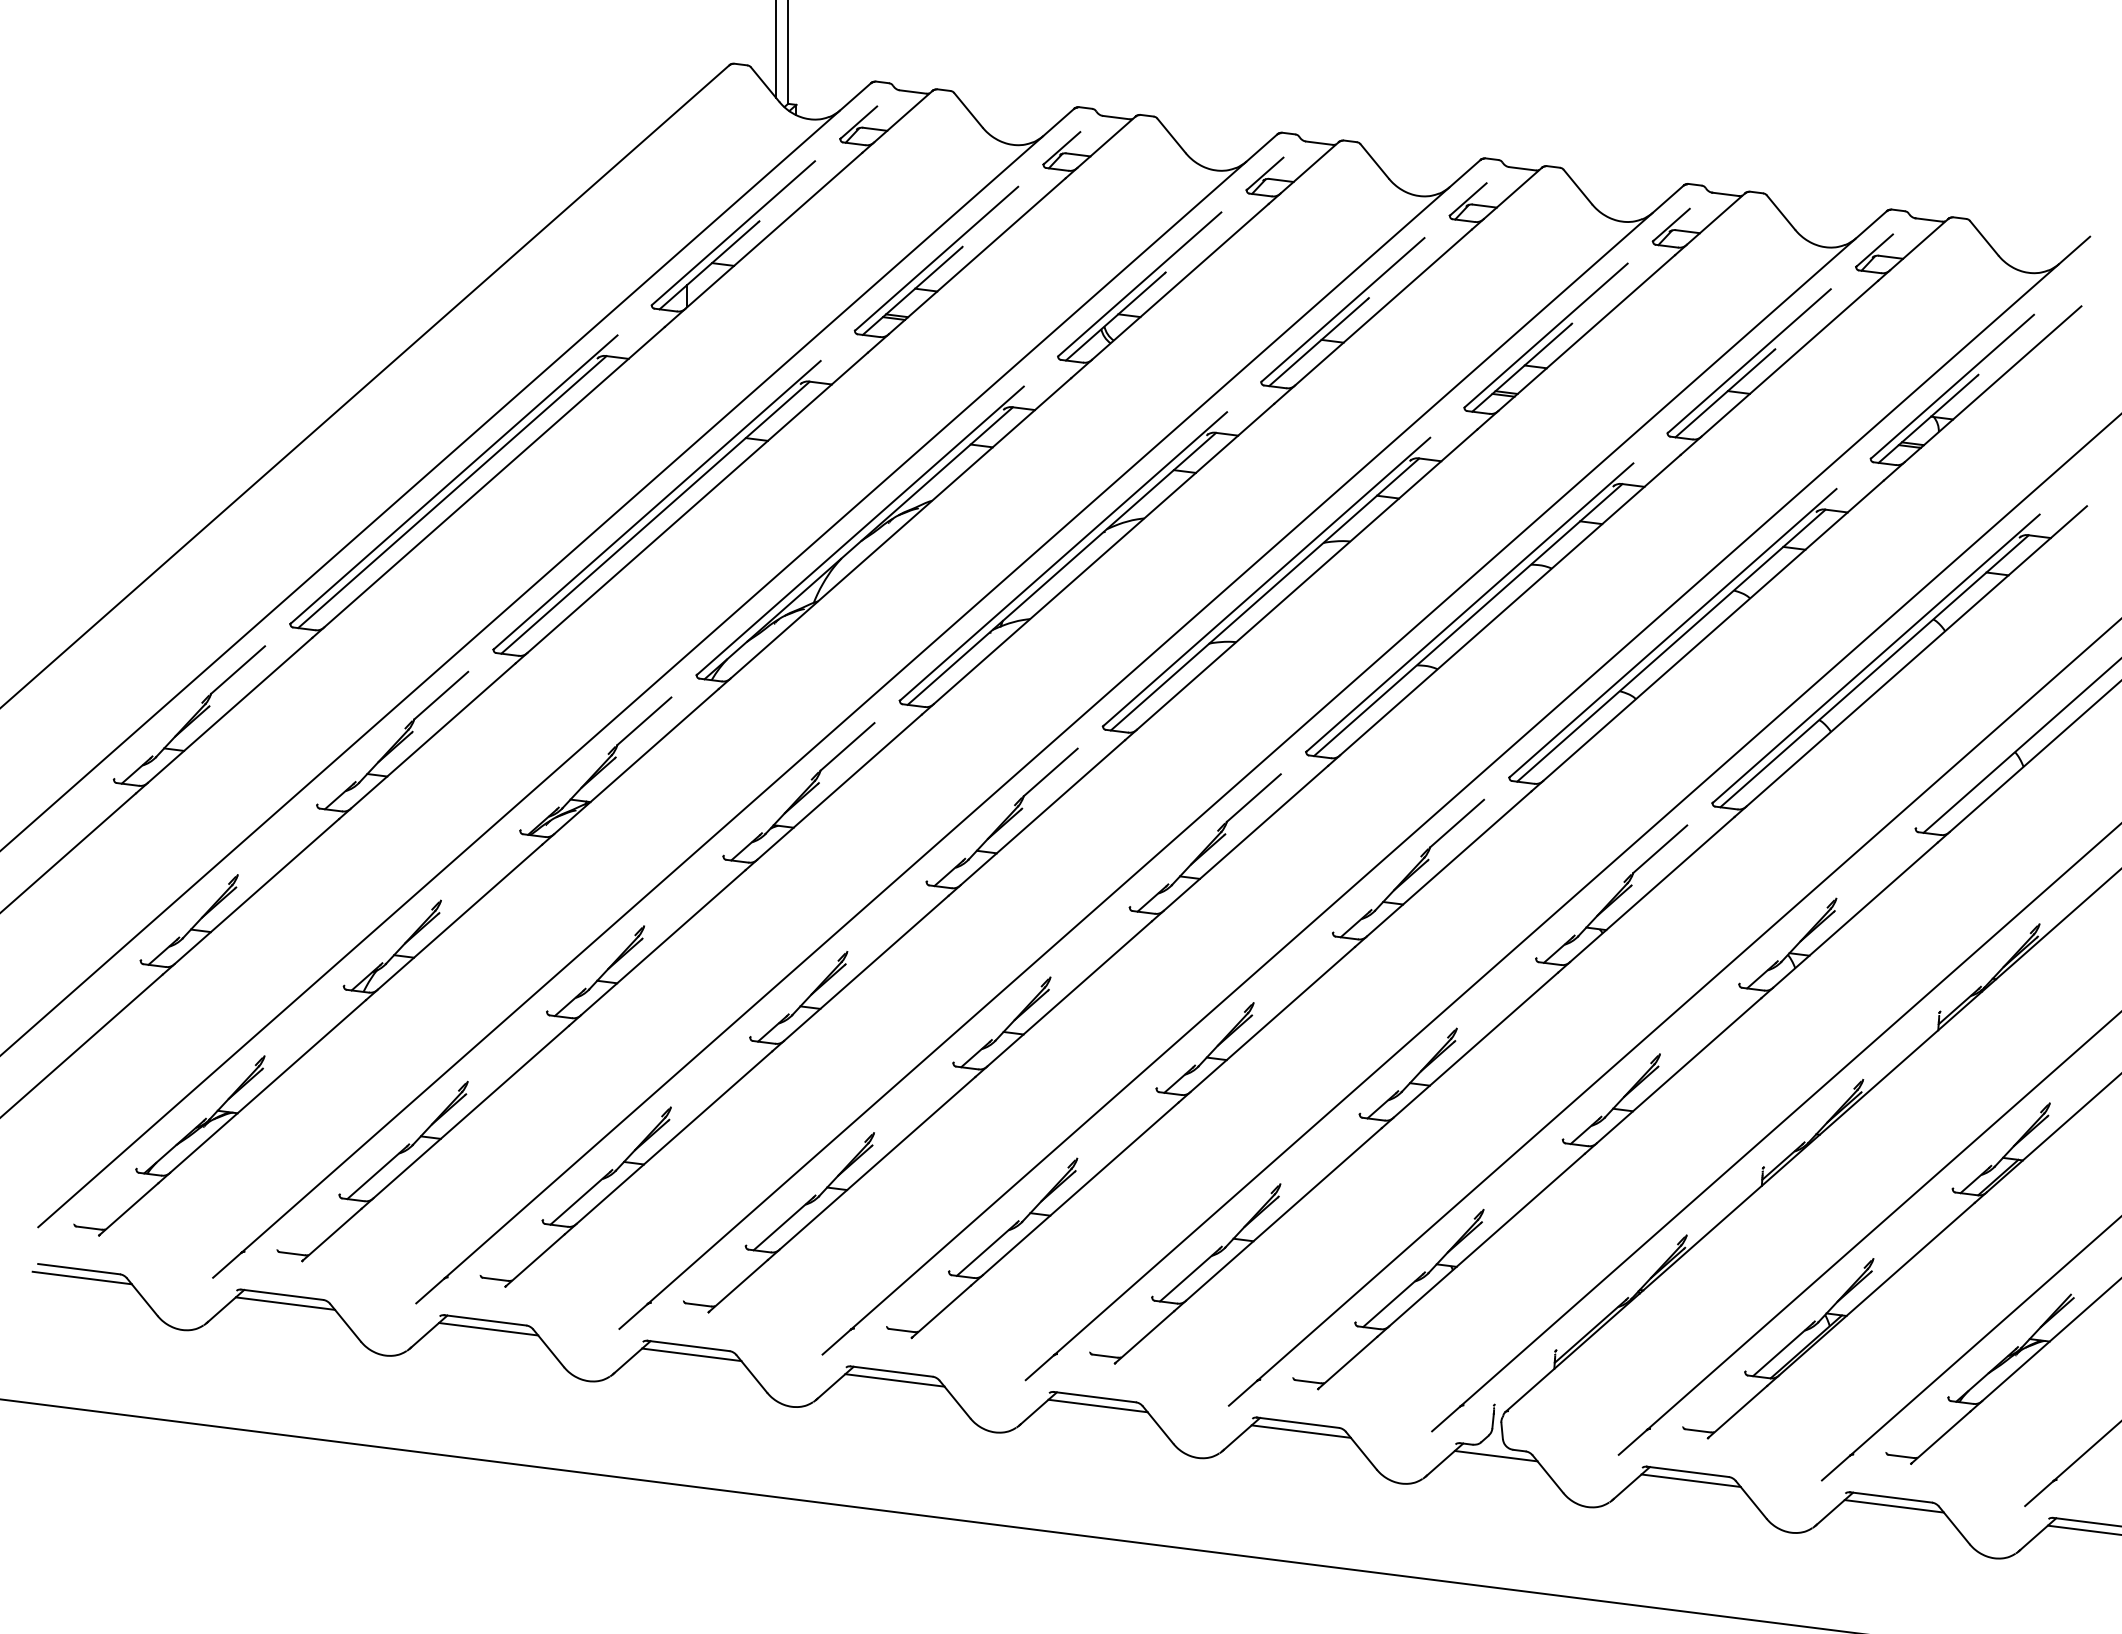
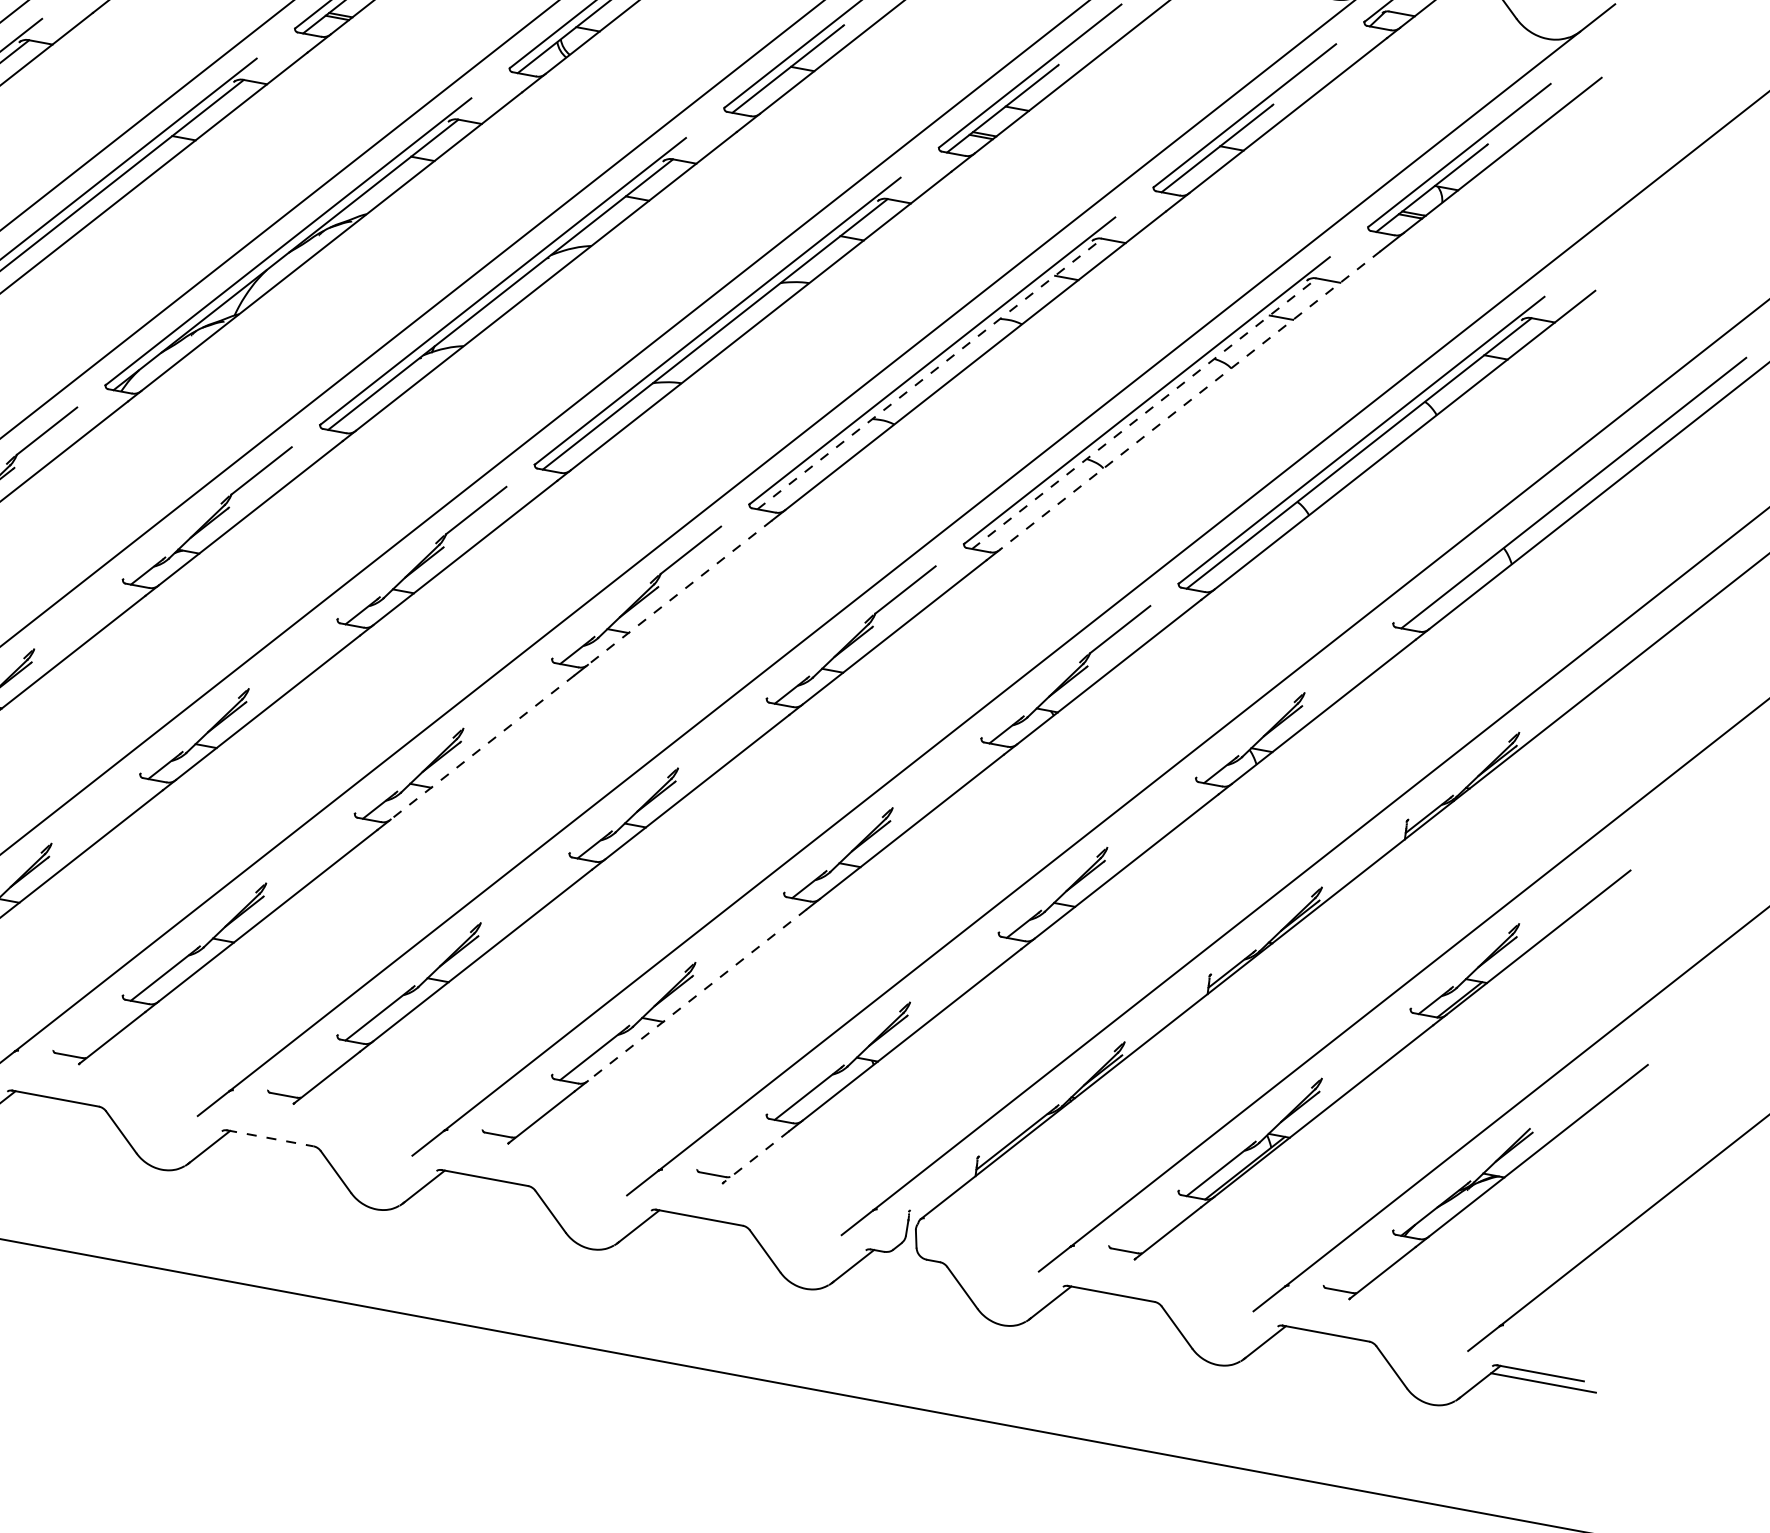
line: (1468, 620) -> (930, 374), solid -> dashed
line: (1713, 631) -> (1190, 401), solid -> dashed
line: (1671, 645) -> (1144, 413), solid -> dashed
line: (1245, 838) -> (679, 592), solid -> dashed
line: (1069, 993) -> (482, 746), solid -> dashed
line: (1283, 1214) -> (696, 995), solid -> dashed
line: (691, 1354) -> (58, 1107), removed
line: (1347, 1362) -> (755, 1156), solid -> dashed
line: (892, 1371) -> (271, 1138), solid -> dashed
line: (894, 1380) -> (272, 1148), removed
line: (1097, 1405) -> (487, 1187), removed
line: (1300, 1431) -> (701, 1227), removed
line: (1495, 1455) -> (907, 1264), removed
line: (1690, 1480) -> (1113, 1303), removed
line: (1893, 1506) -> (1328, 1343), removed

